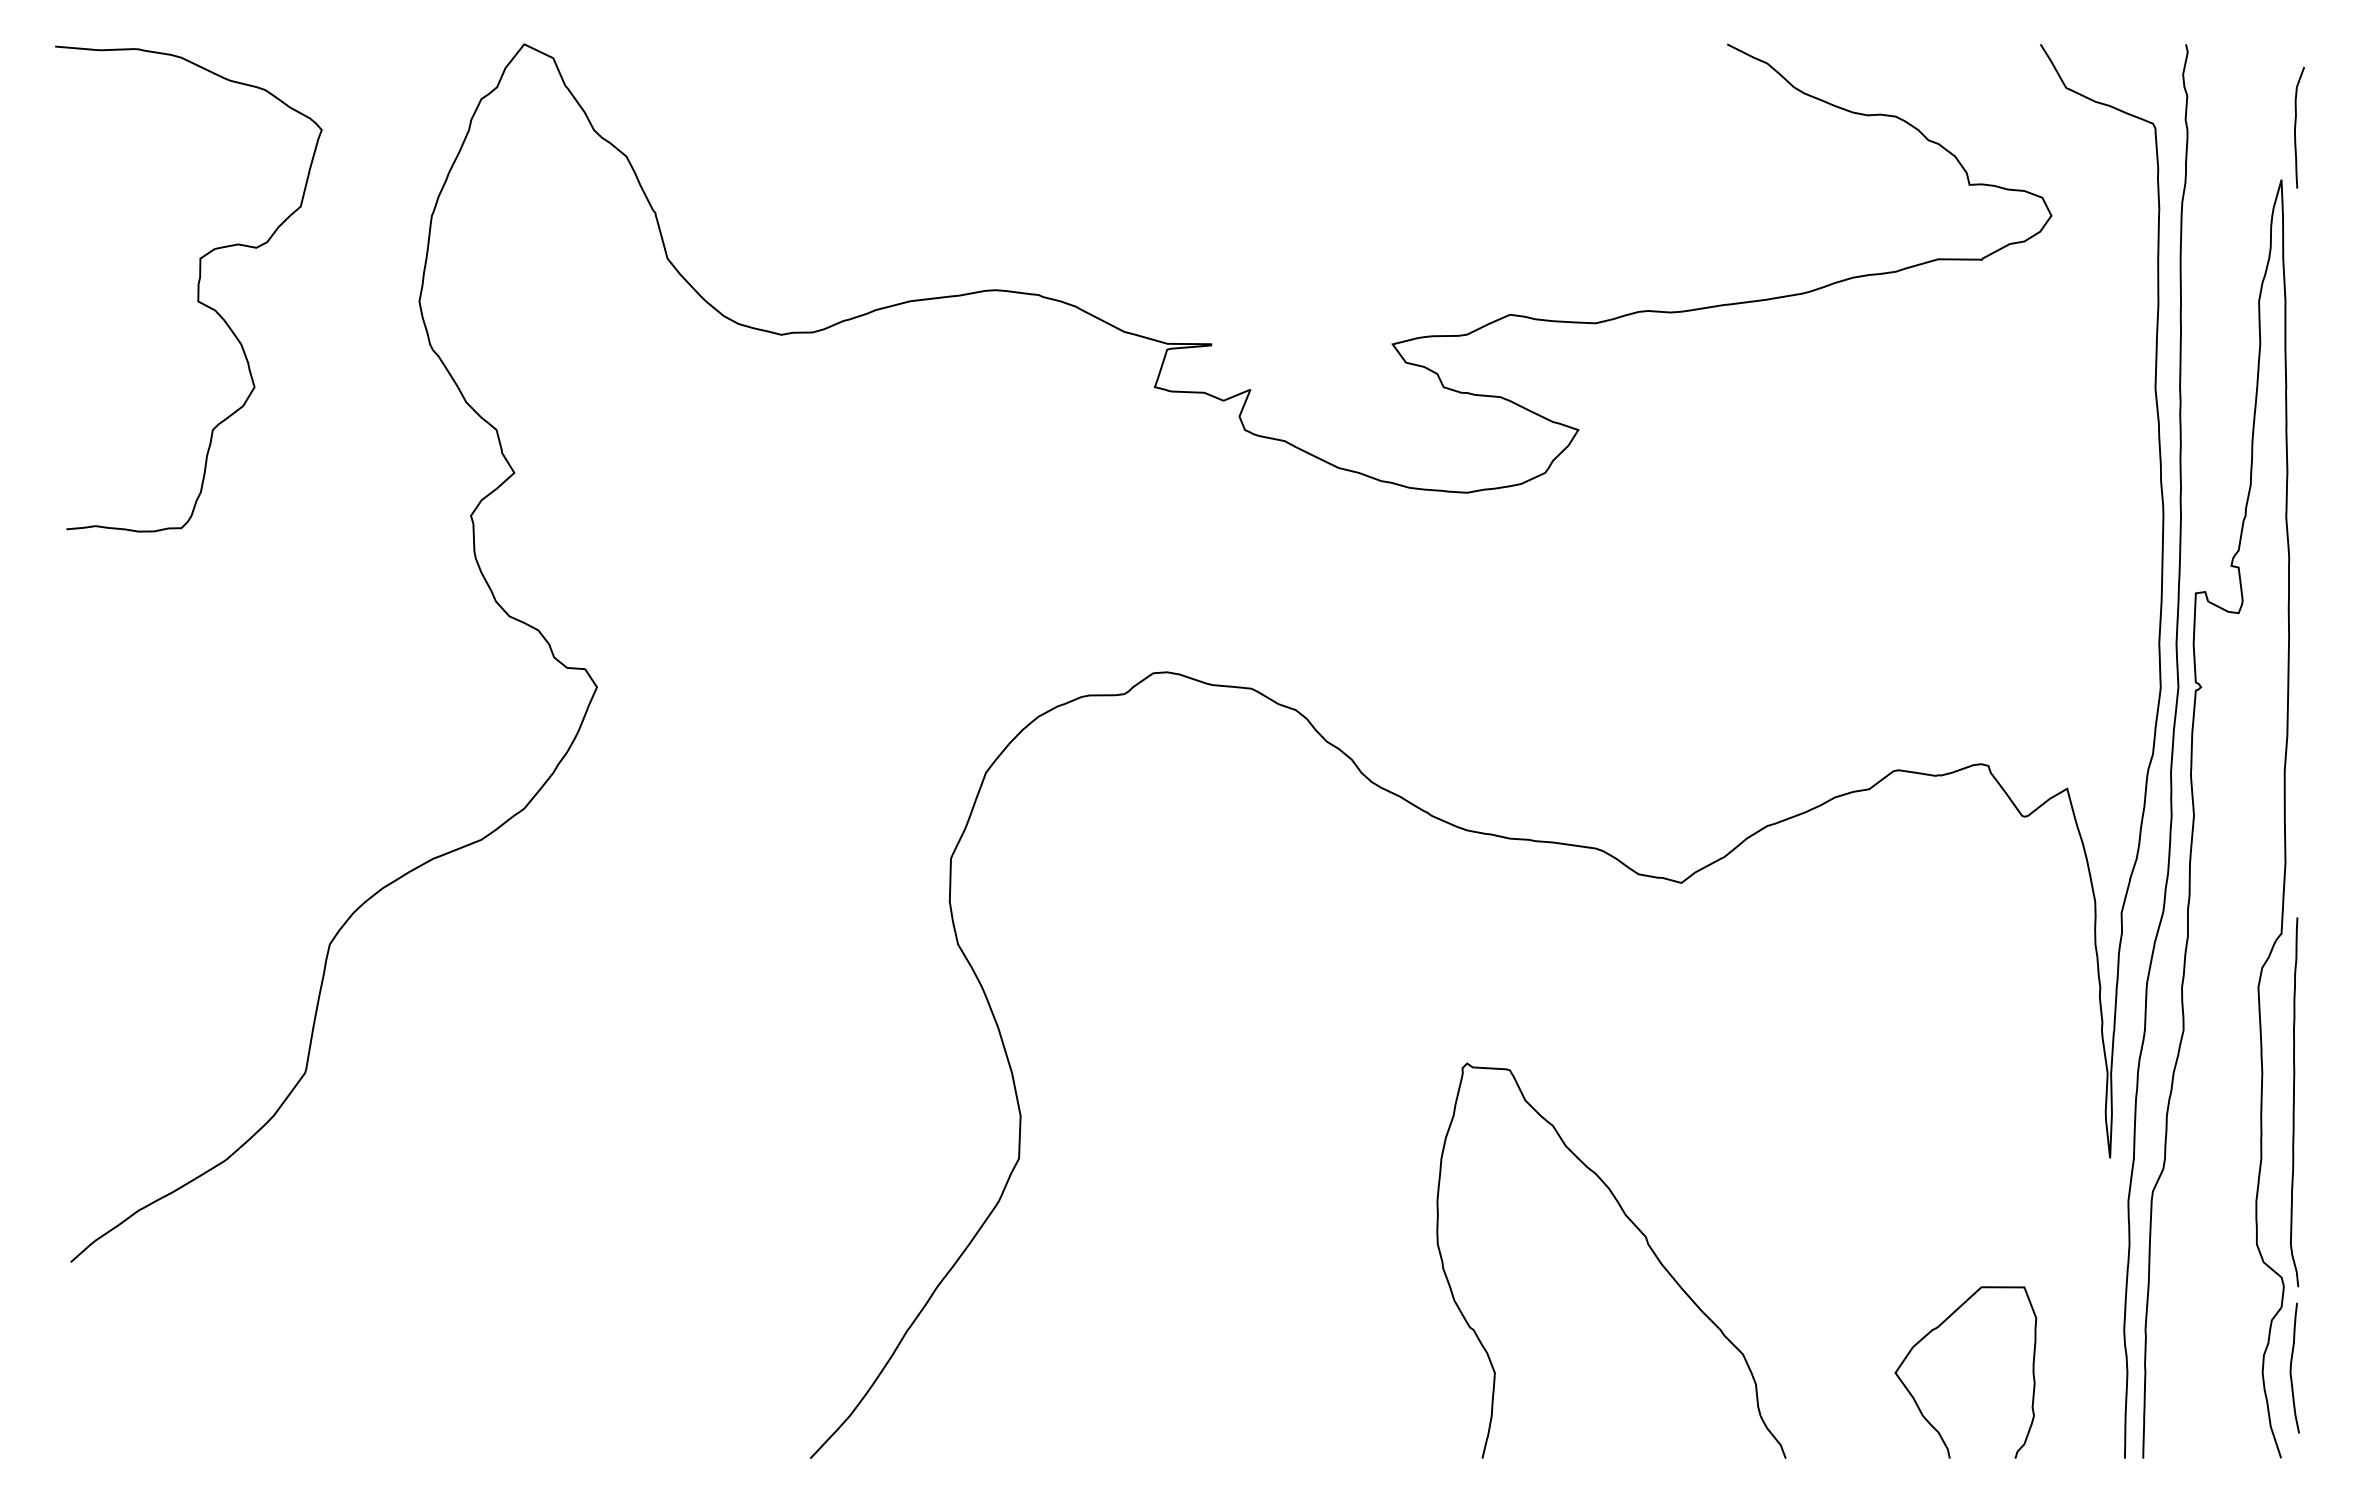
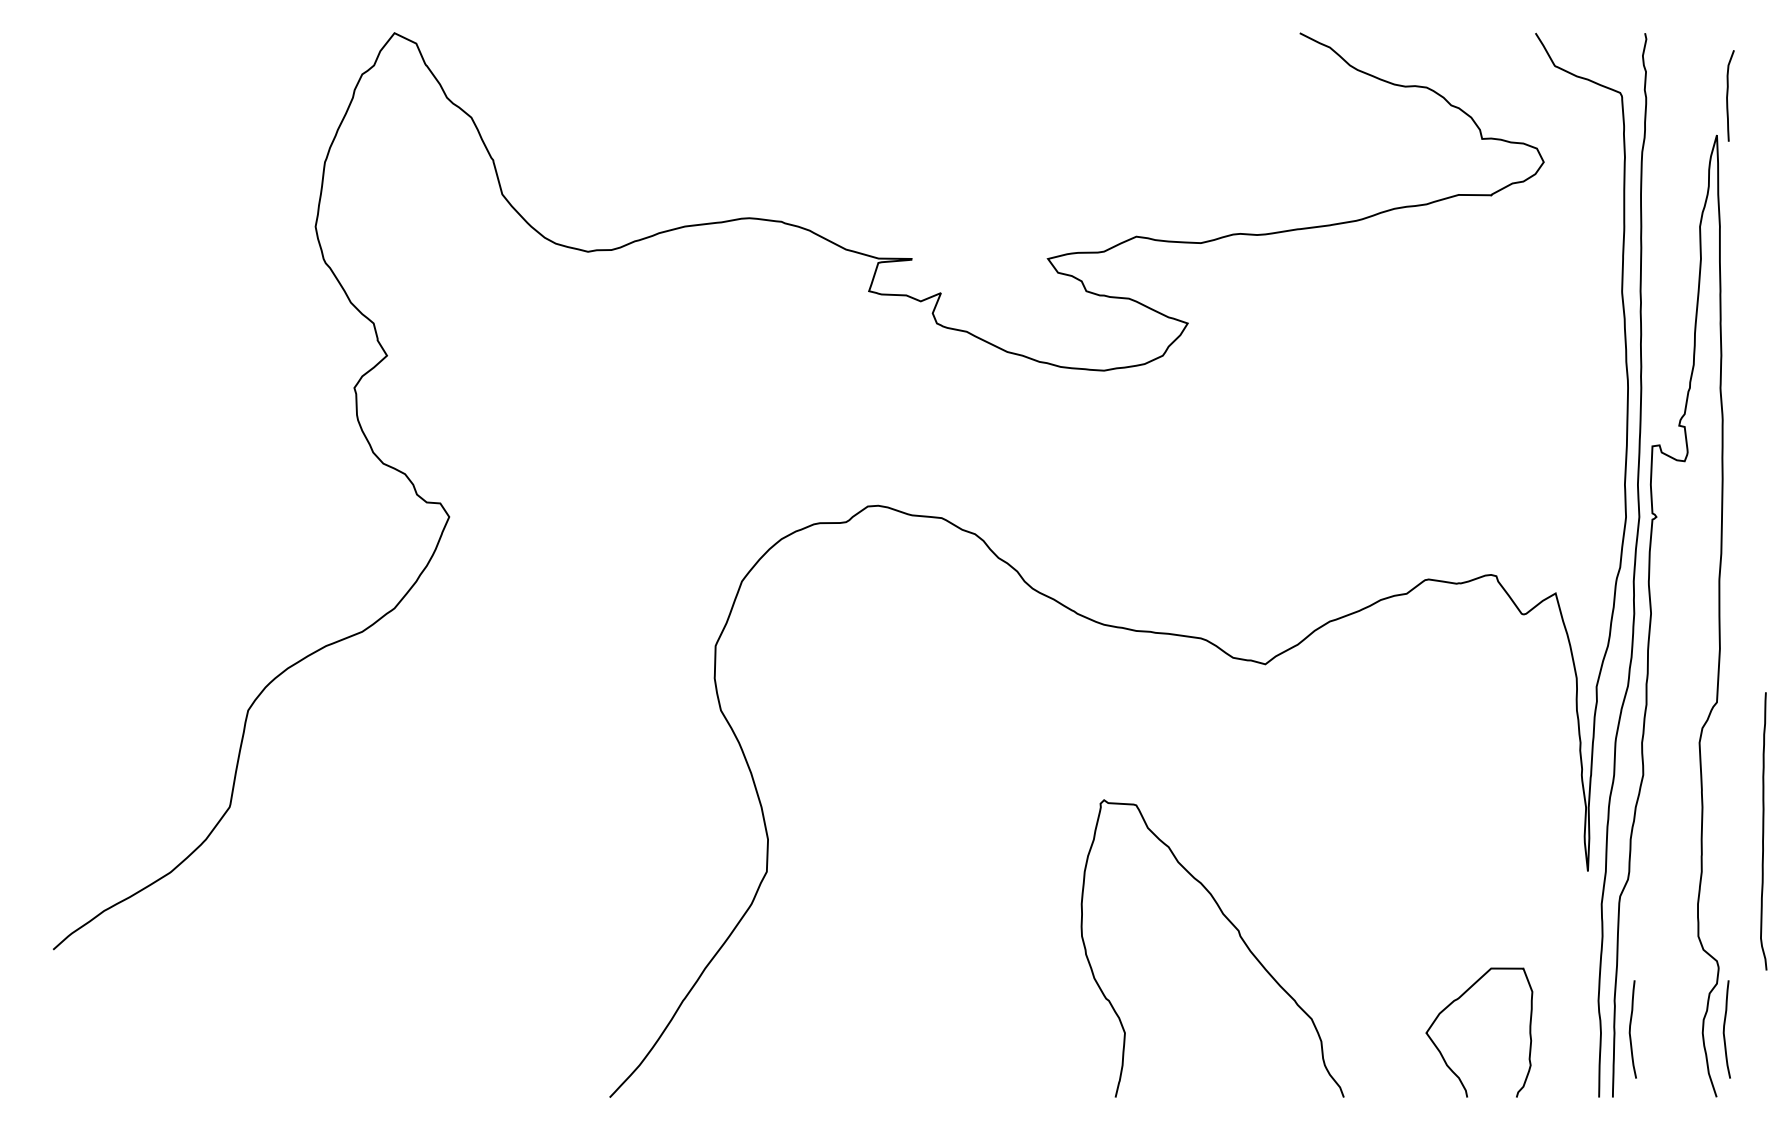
curve: (197, 289) -> (148, 217), removed
curve: (2294, 1102) -> (1763, 831), moved
curve: (2166, 1368) -> (1630, 1029), added

